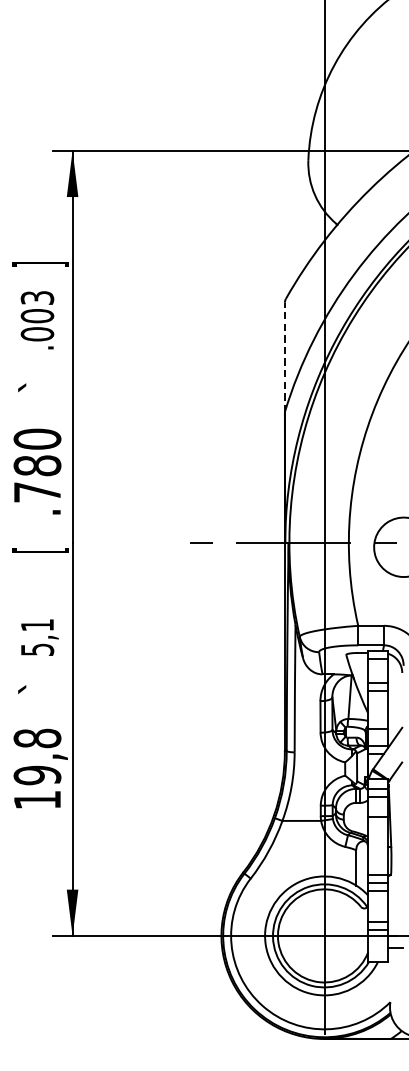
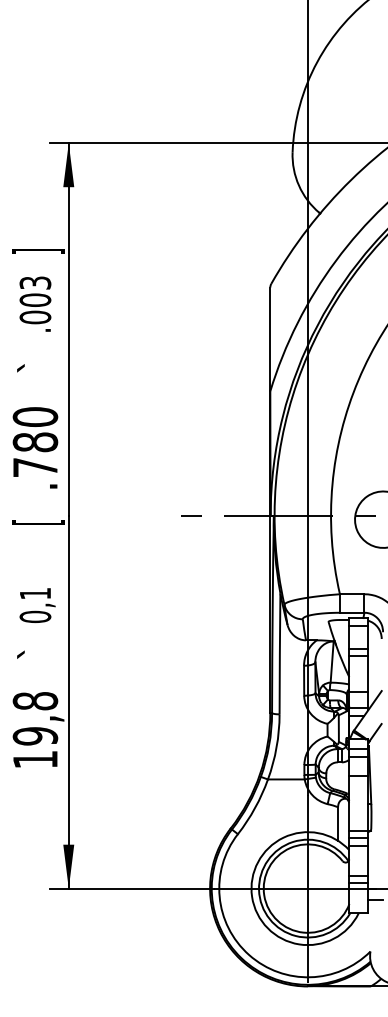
line: (285, 357) -> (270, 339), dashed -> solid
text: (37, 649) -> (35, 616), 5,1 -> 0,1

